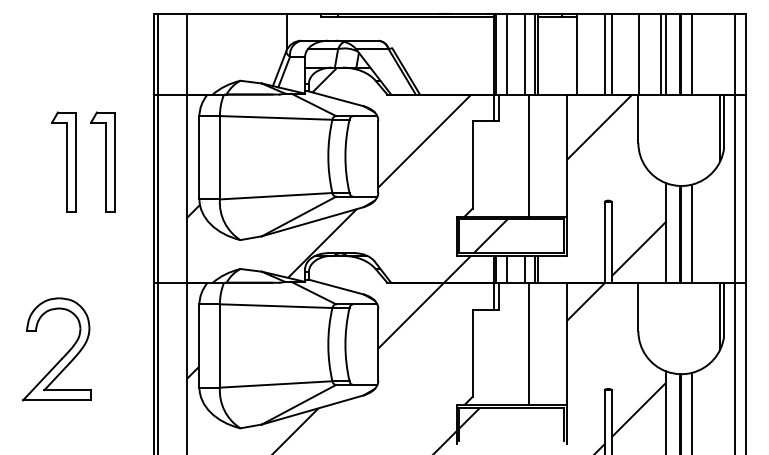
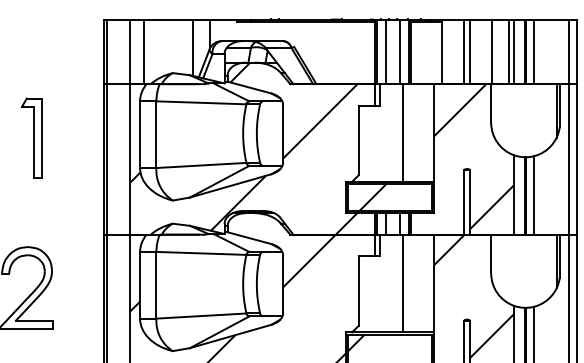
line: (265, 48) -> (192, 47), added
line: (204, 53) -> (144, 51), added
part: (102, 161) -> (62, 137), removed

